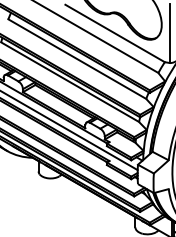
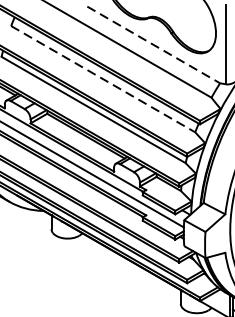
line: (115, 33) -> (154, 44), solid -> dashed
line: (77, 59) -> (103, 79), solid -> dashed

